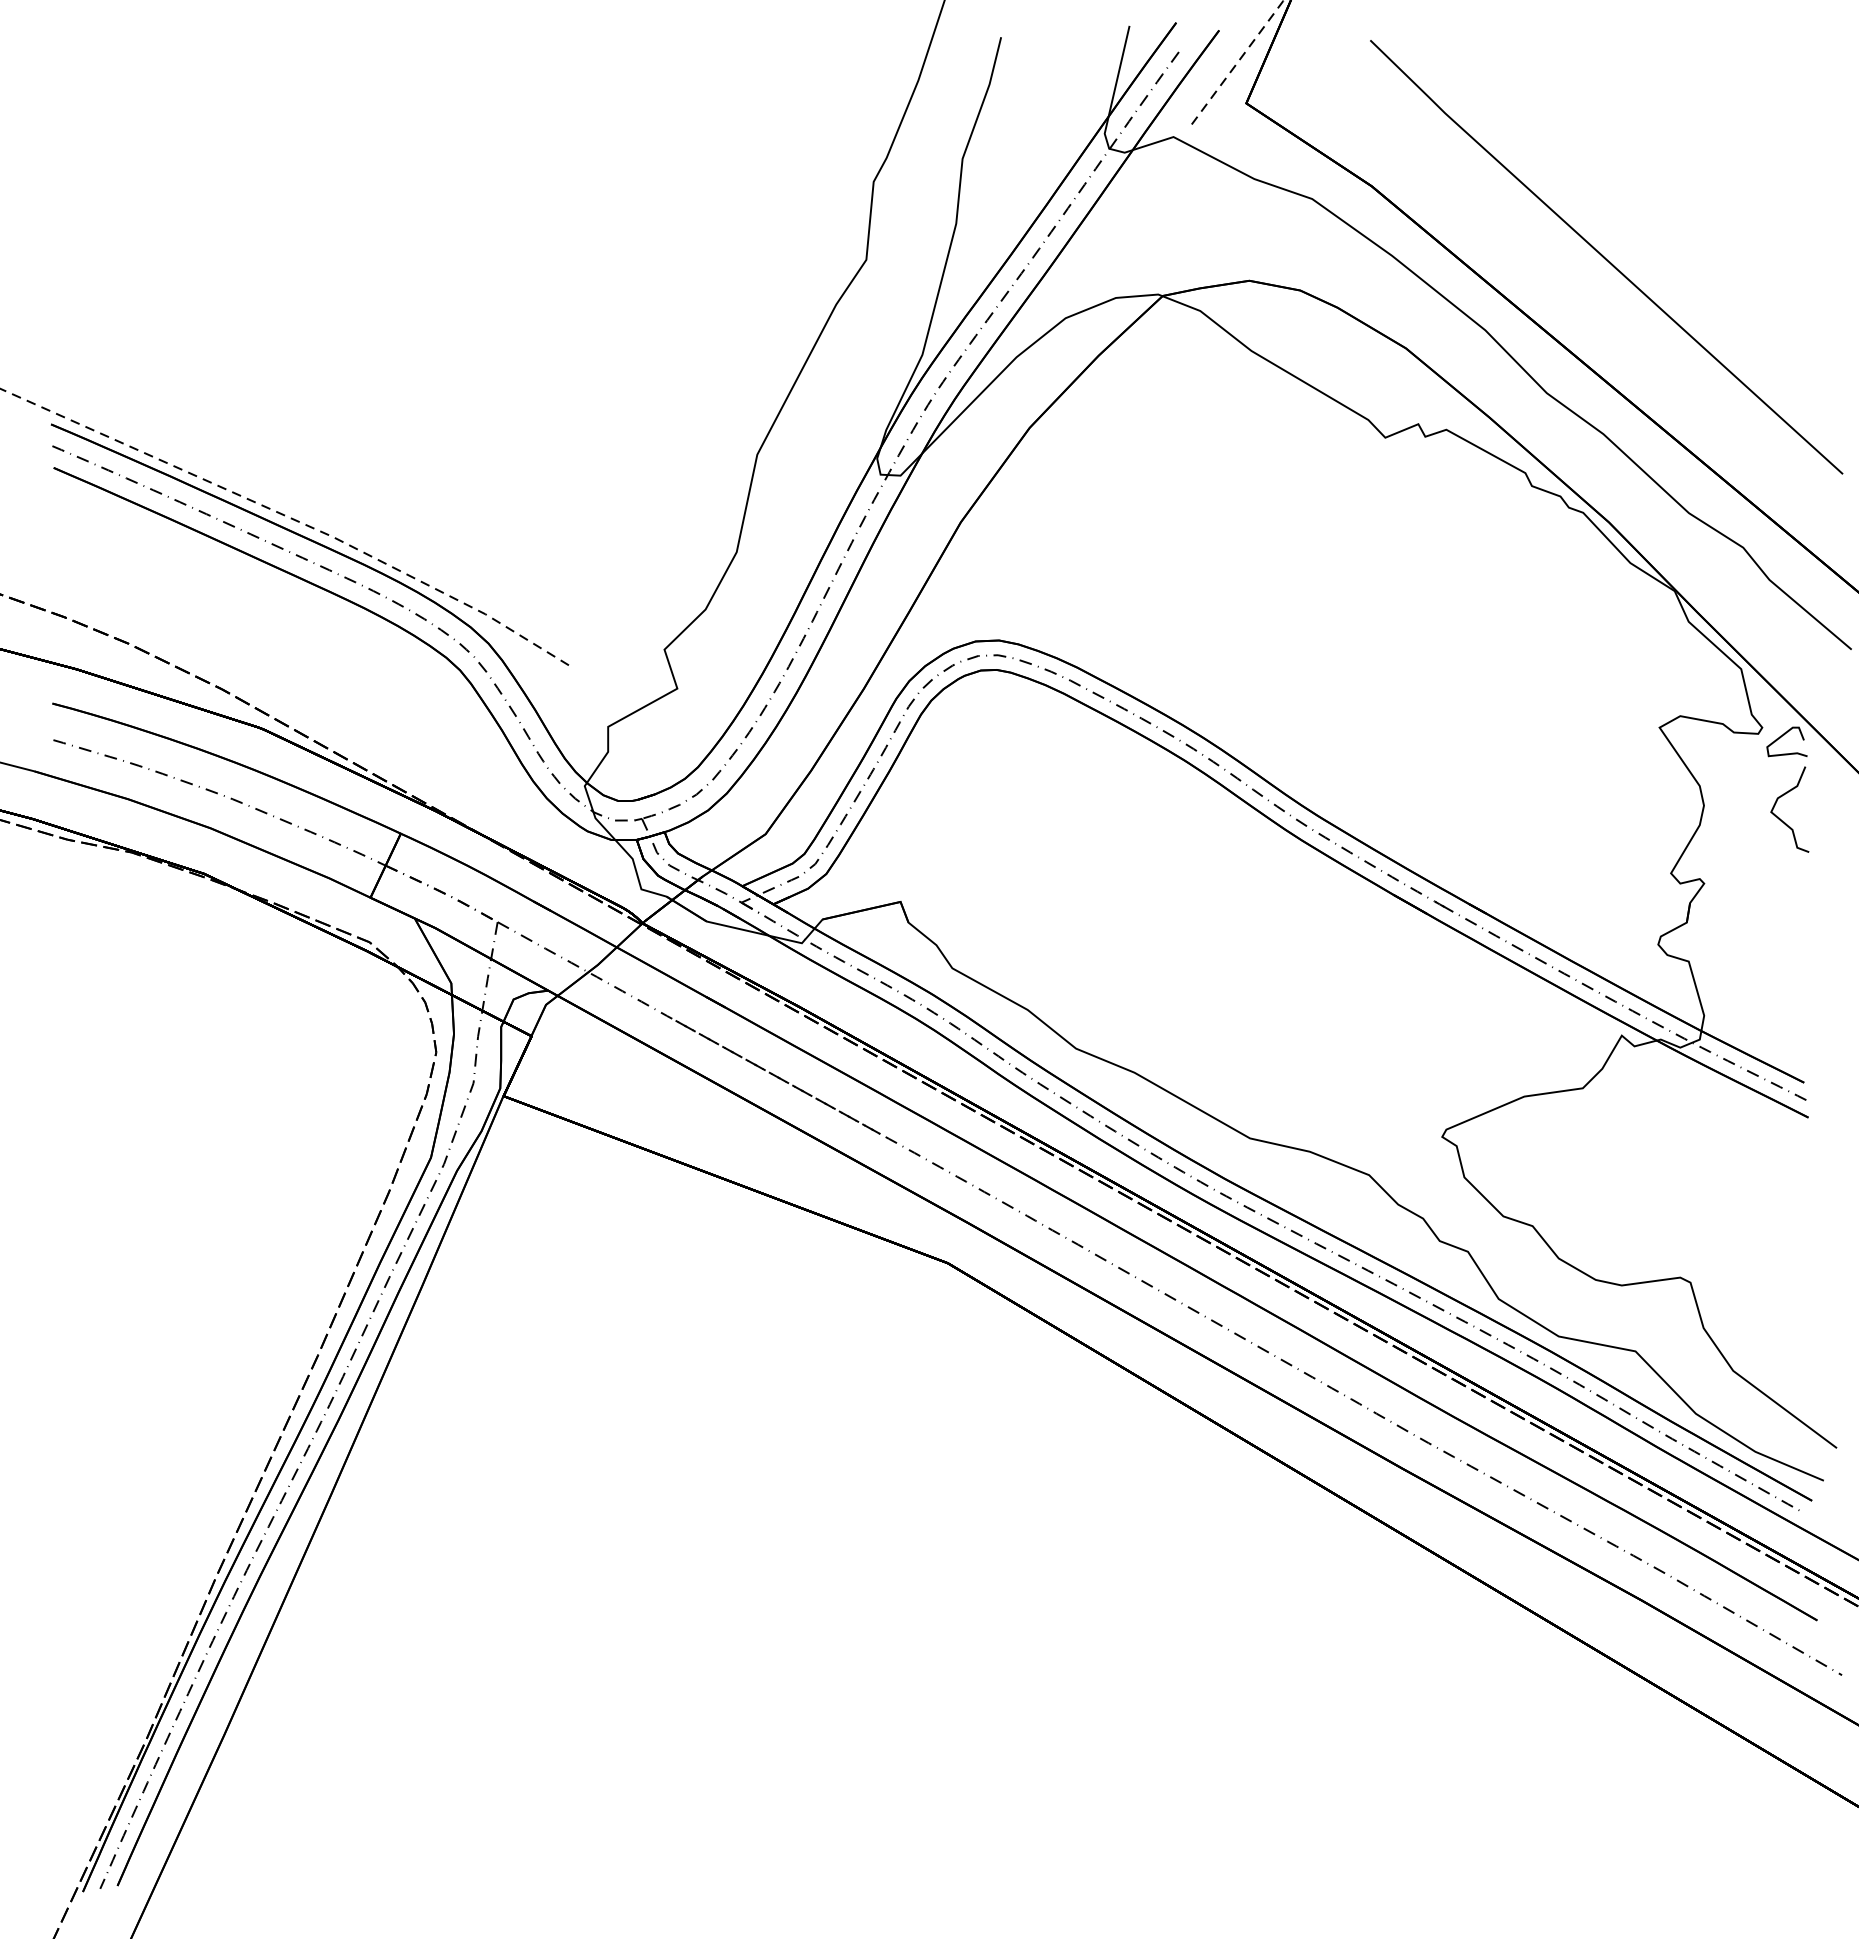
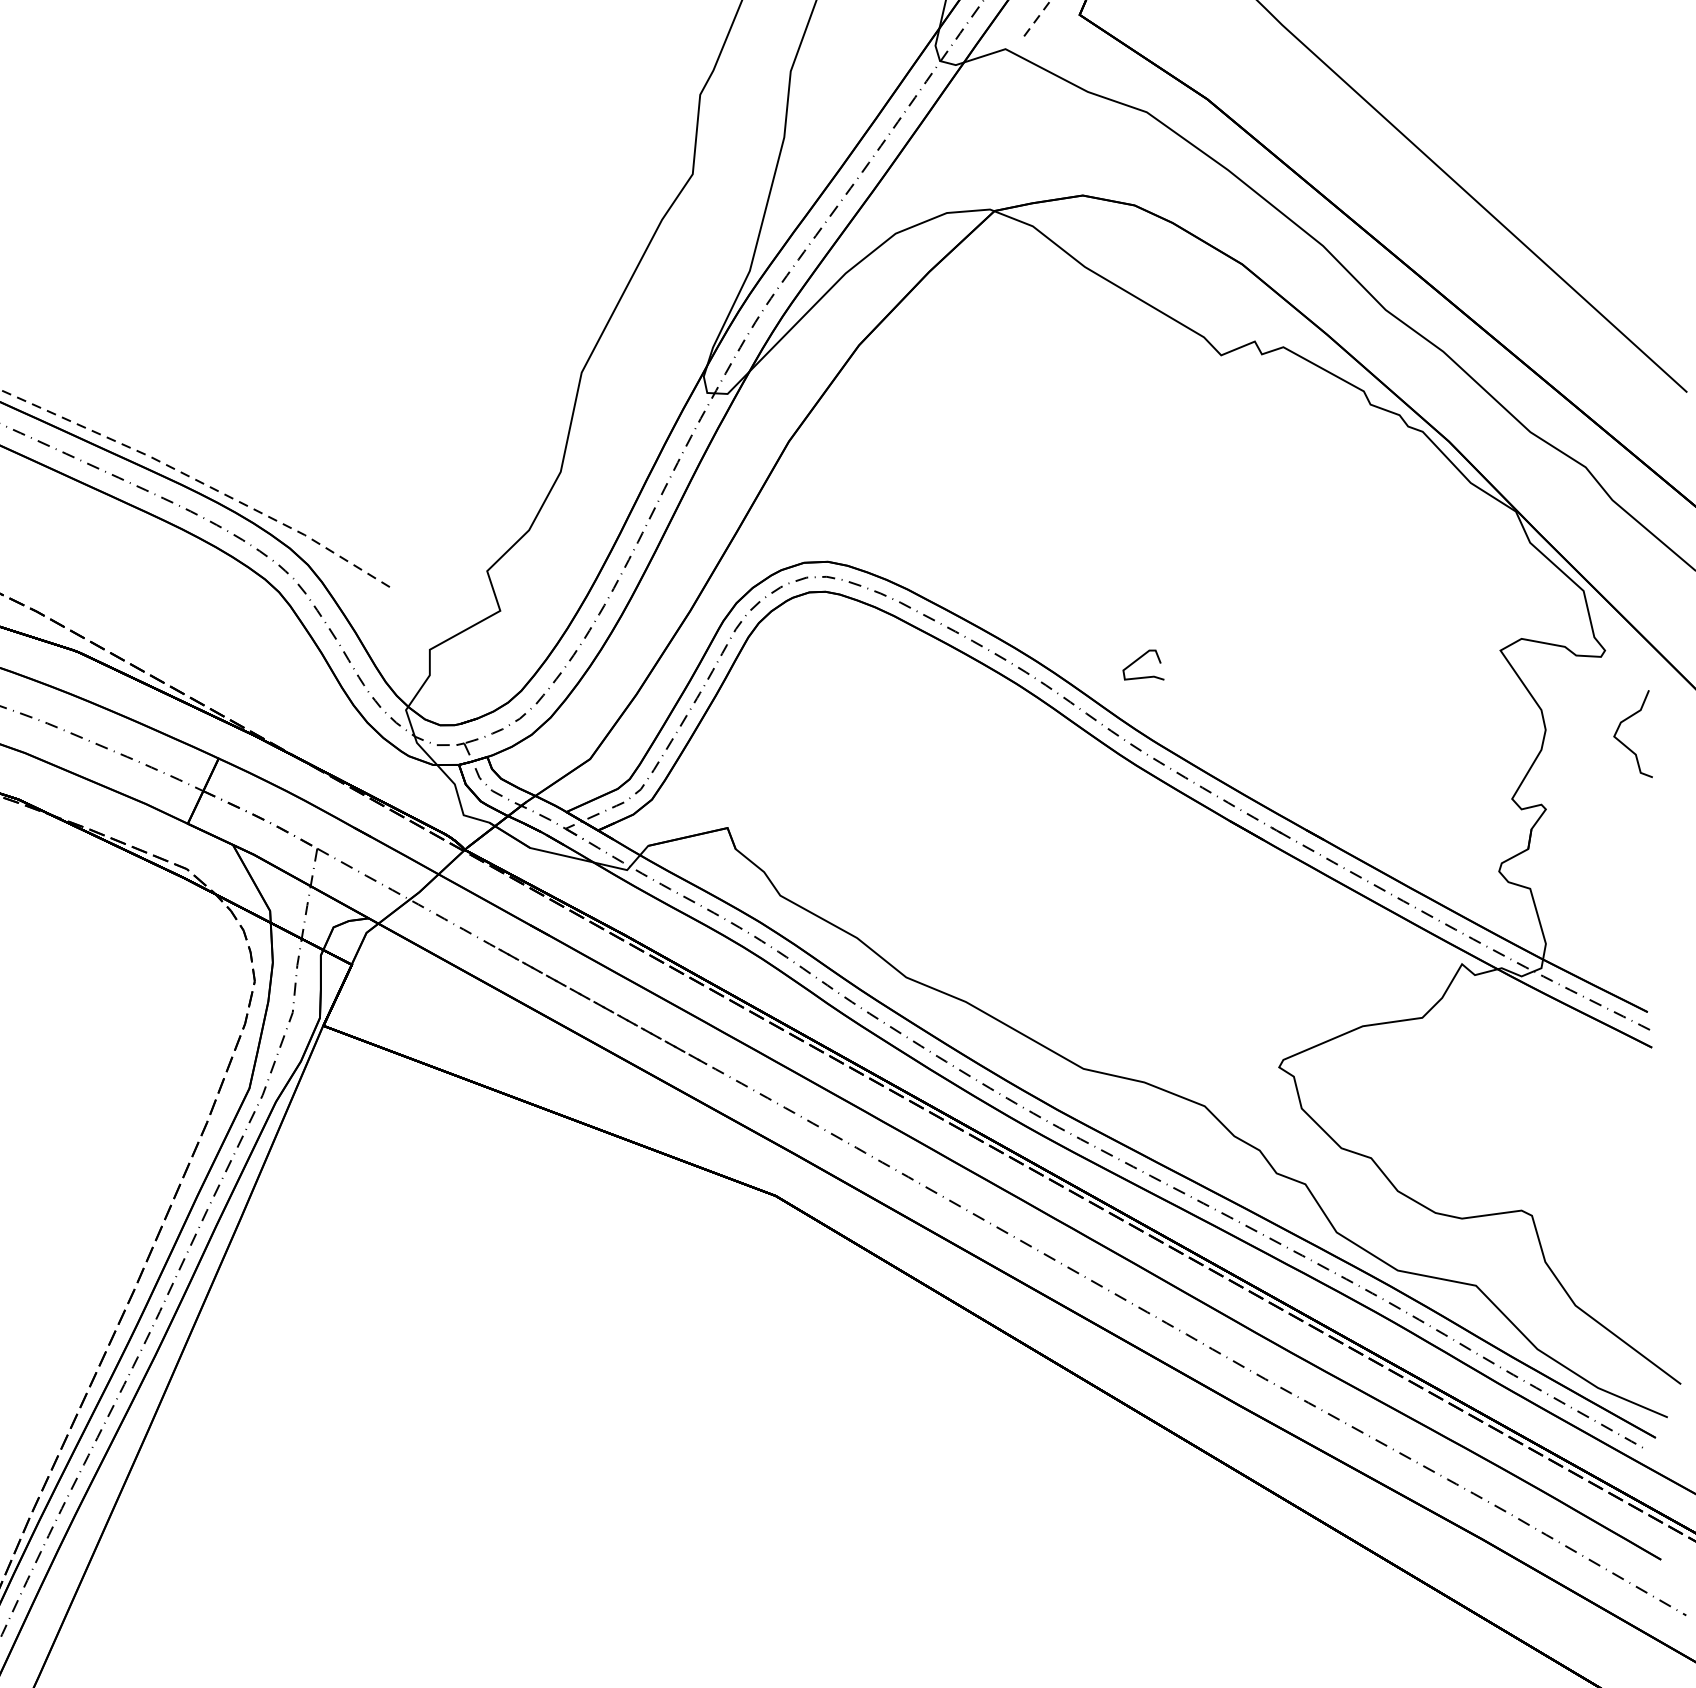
curve: (1784, 735) -> (1140, 658), moved

